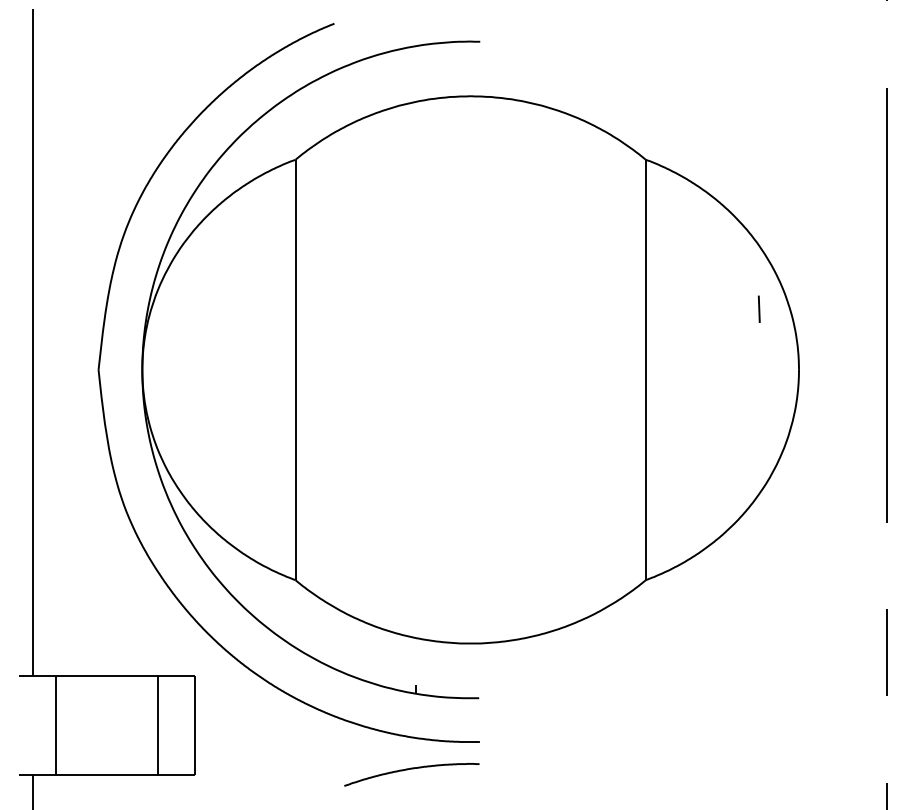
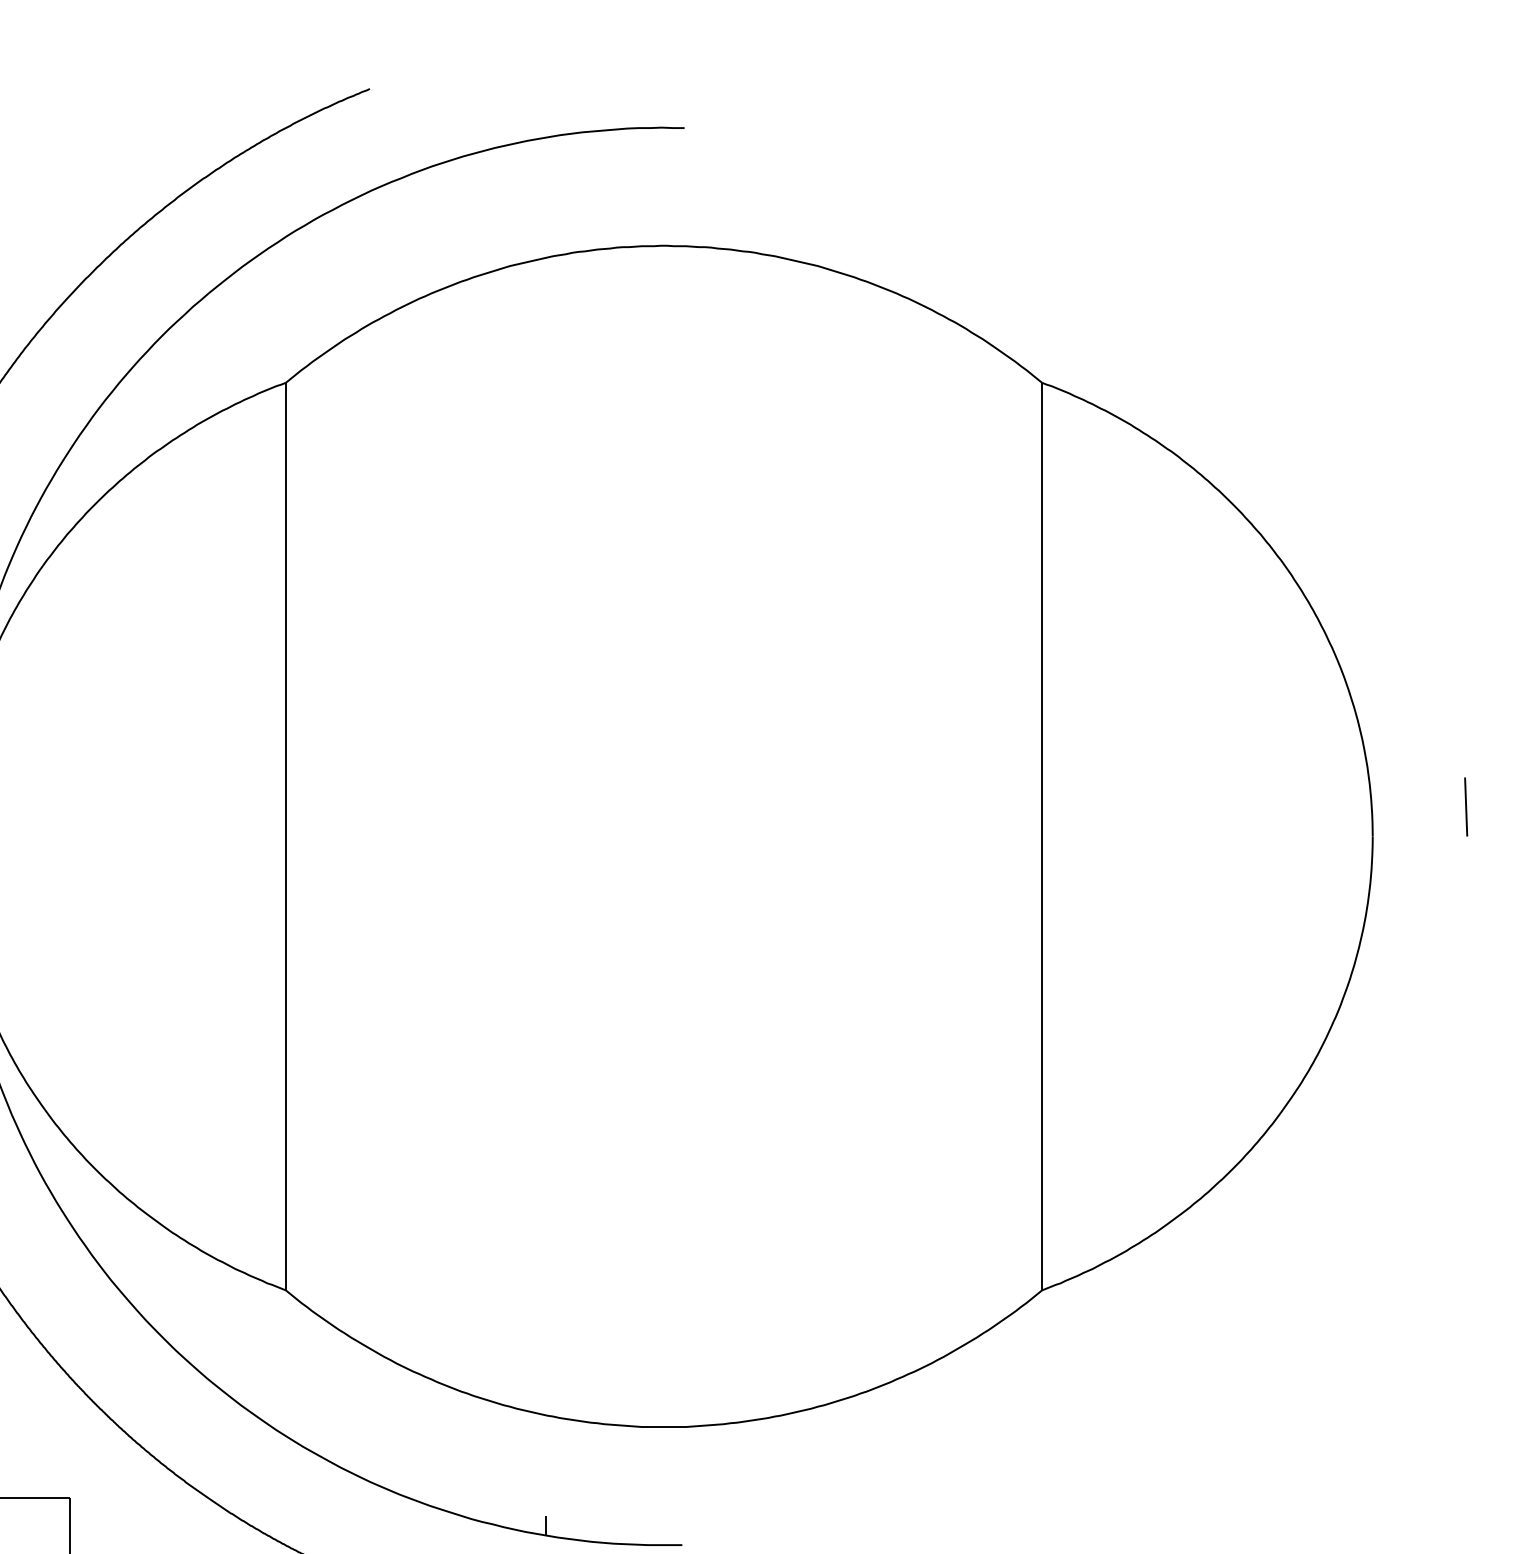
line: (758, 308) -> (1464, 805), moved

